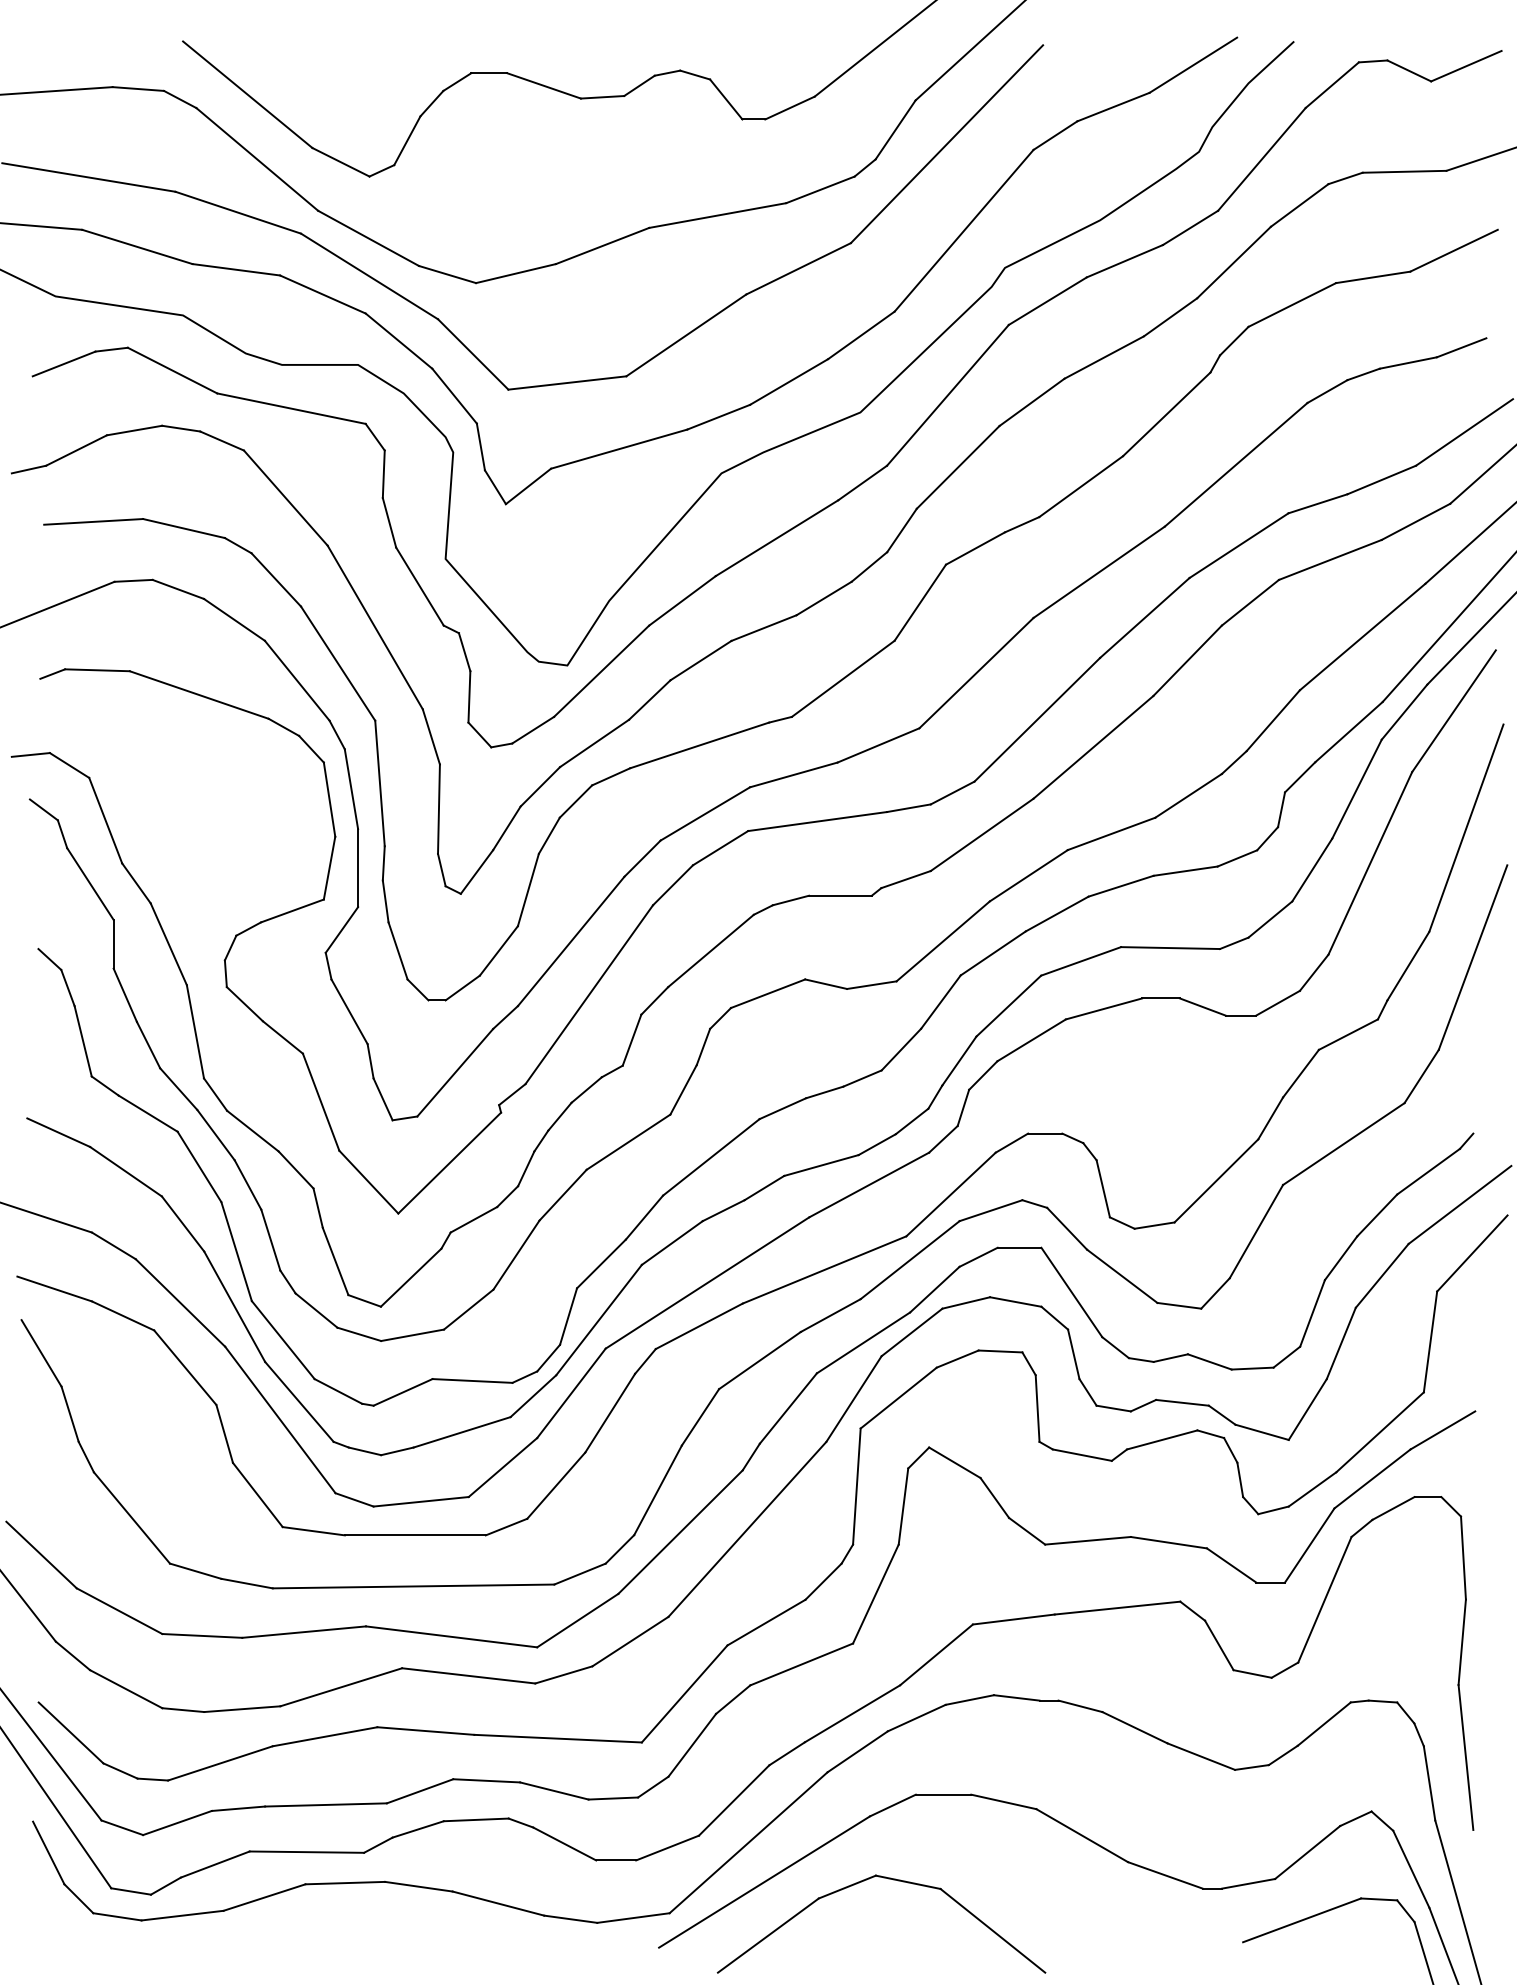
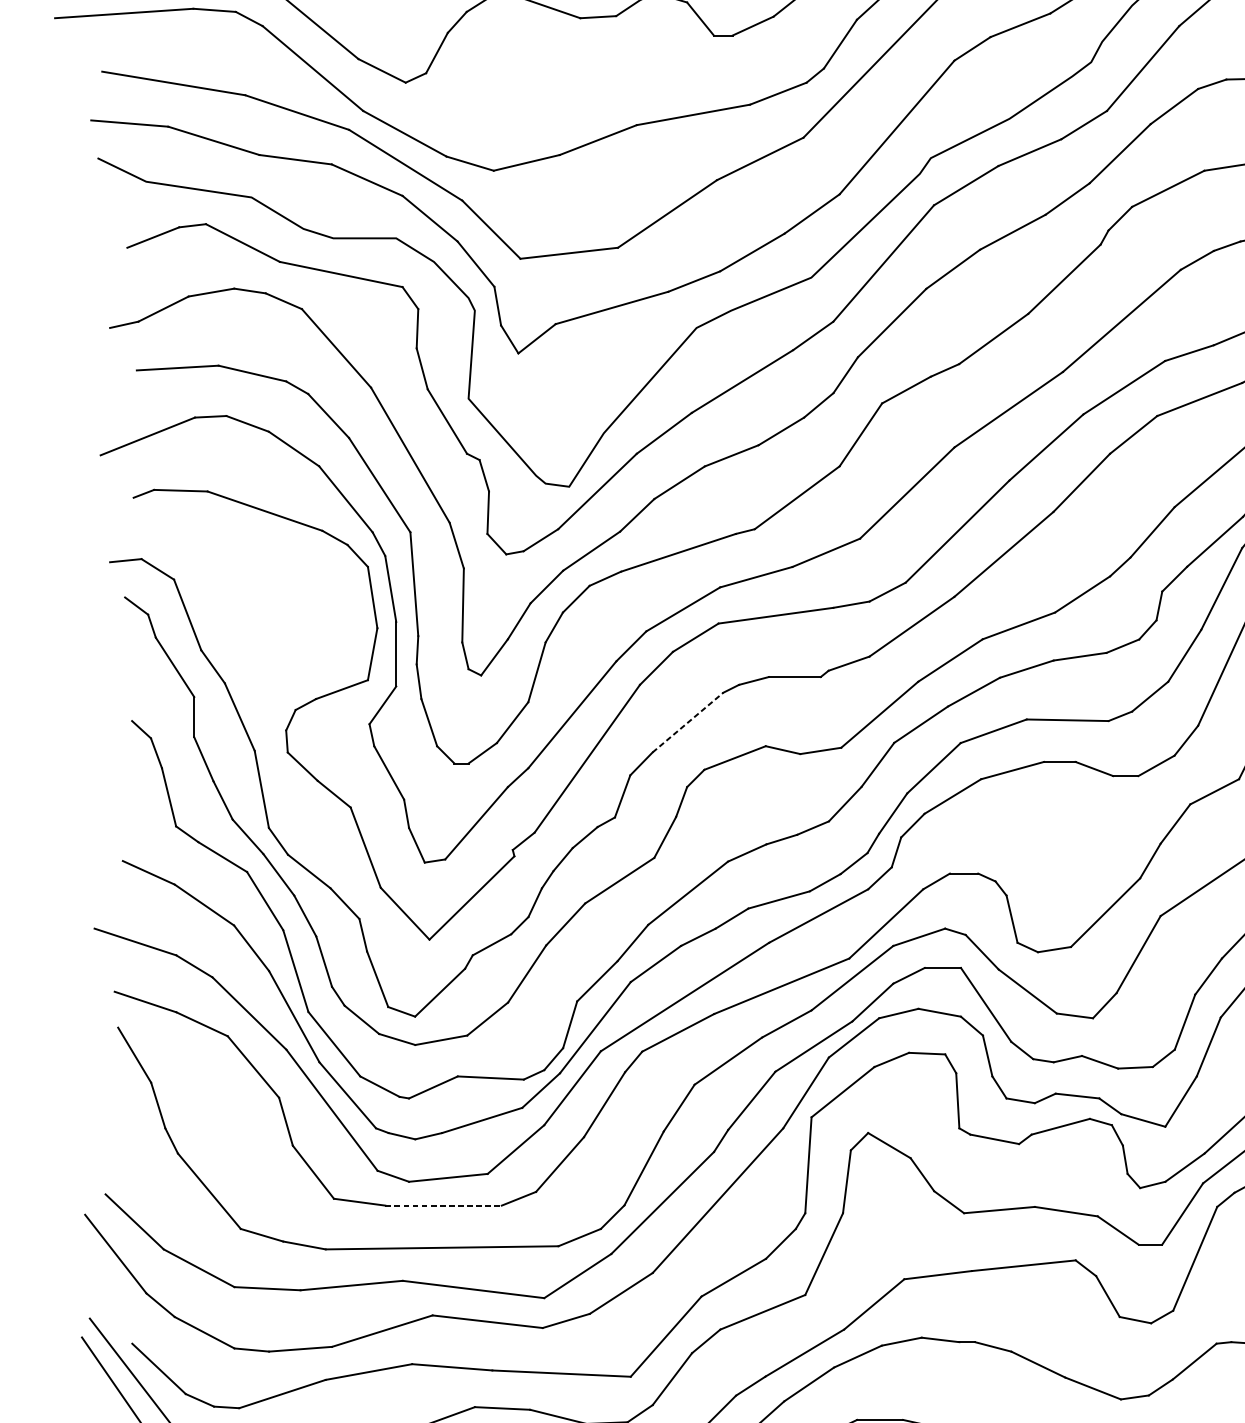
line: (711, 950) -> (688, 722), solid -> dashed
line: (415, 1535) -> (443, 1205), solid -> dashed

